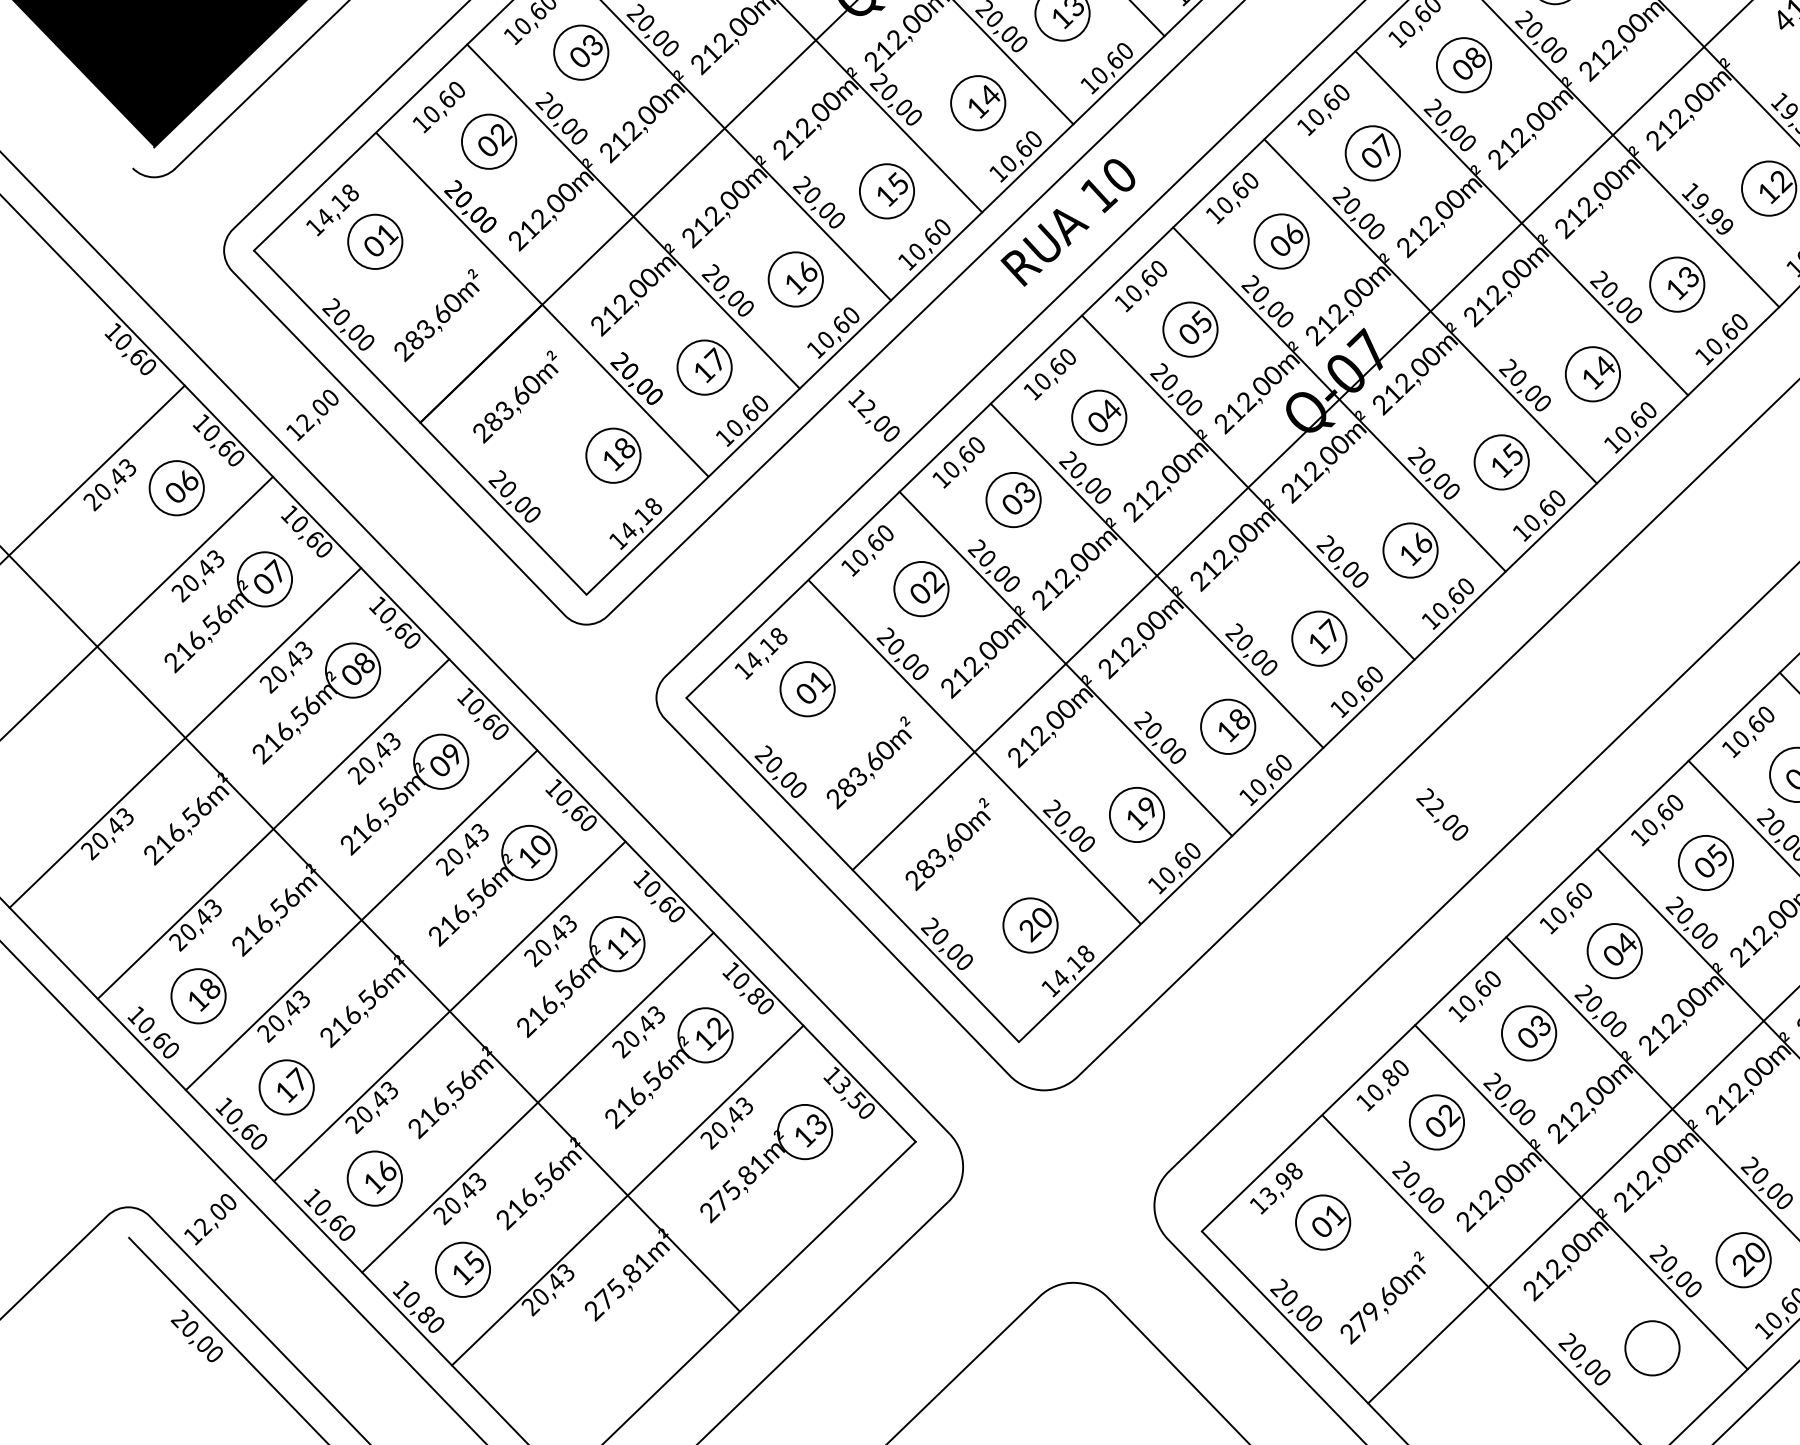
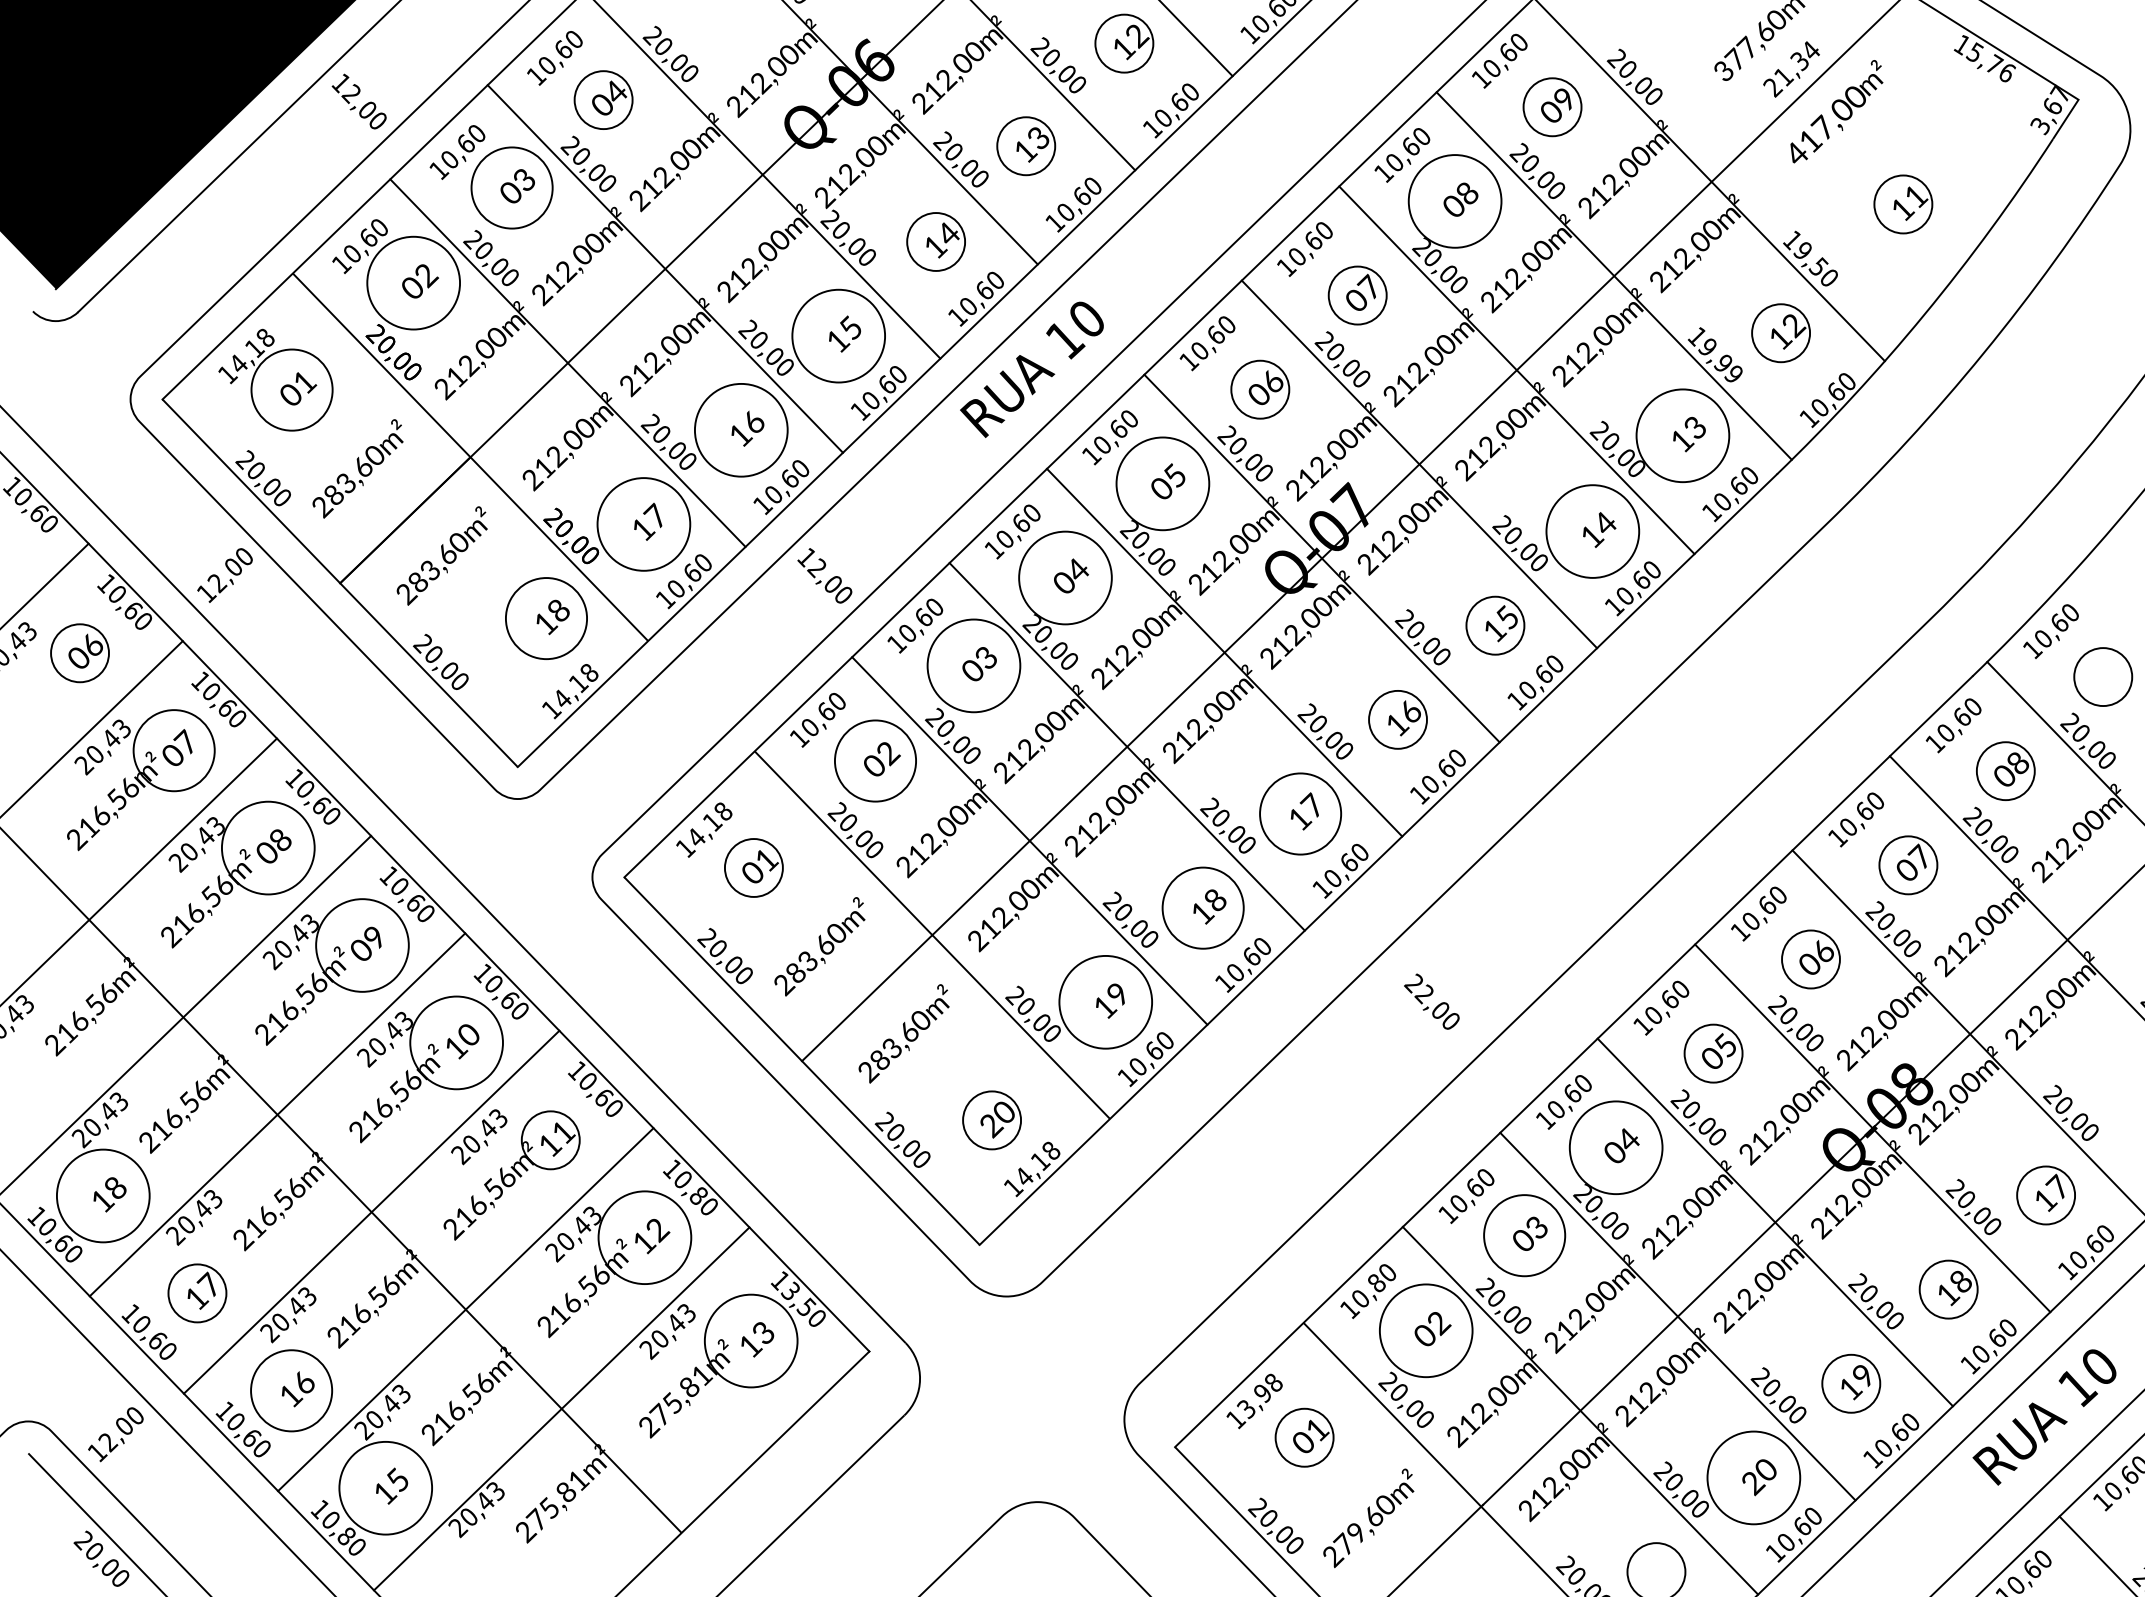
circle: (581, 52) -> (512, 187), size x1.4
circle: (1464, 65) -> (1455, 201), size x1.6
circle: (488, 142) -> (413, 283), size x1.6
circle: (886, 191) -> (838, 336), size x1.6
circle: (375, 242) -> (292, 390), size x1.4
circle: (795, 279) -> (741, 430), size x1.6
circle: (1676, 284) -> (1682, 435), size x1.6
circle: (1190, 329) -> (1162, 483), size x1.6
circle: (704, 367) -> (643, 524), size x1.6
circle: (1592, 374) -> (1592, 531), size x1.6
circle: (1099, 417) -> (1065, 577), size x1.6
circle: (613, 455) -> (546, 618), size x1.4
circle: (1013, 499) -> (973, 665), size x1.6
circle: (265, 579) -> (174, 750), size x1.4
circle: (921, 589) -> (875, 761), size x1.4
circle: (1319, 638) -> (1300, 813), size x1.4
circle: (353, 670) -> (268, 848), size x1.6
circle: (1228, 727) -> (1203, 908), size x1.4
circle: (441, 761) -> (362, 945), size x1.6
circle: (1136, 815) -> (1105, 1002), size x1.6
circle: (529, 852) -> (456, 1042), size x1.6
circle: (1615, 950) -> (1616, 1147), size x1.6
circle: (198, 995) -> (103, 1195), size x1.6
circle: (1528, 1033) -> (1524, 1235), size x1.4
circle: (705, 1035) -> (644, 1237), size x1.6
circle: (1437, 1122) -> (1426, 1330), size x1.6
circle: (805, 1132) -> (751, 1341), size x1.6
circle: (374, 1178) -> (291, 1390), size x1.4
circle: (1743, 1259) -> (1753, 1477), size x1.6
circle: (462, 1270) -> (385, 1488), size x1.6

